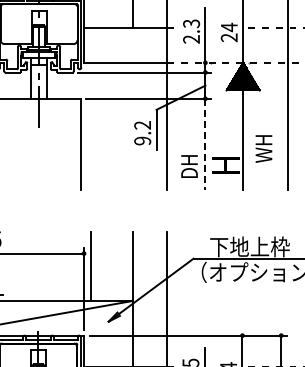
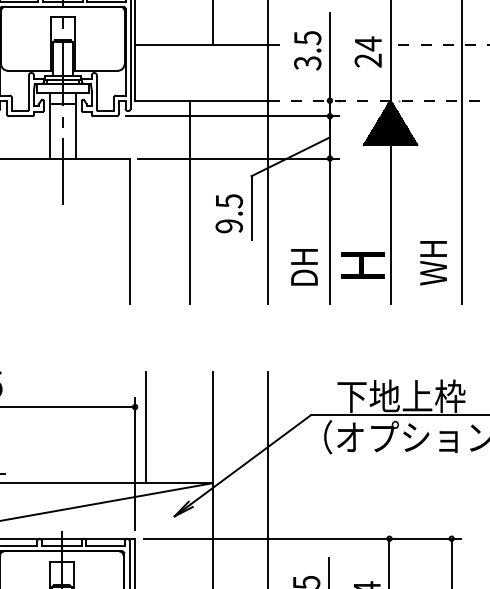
text: (191, 31) -> (307, 50), 2.3 -> 3.5
line: (117, 125) -> (188, 201), added
text: (142, 125) -> (228, 201), 9.2 -> 9.5
line: (205, 144) -> (330, 231), dashed -> solid
text: (263, 148) -> (432, 262), moved

